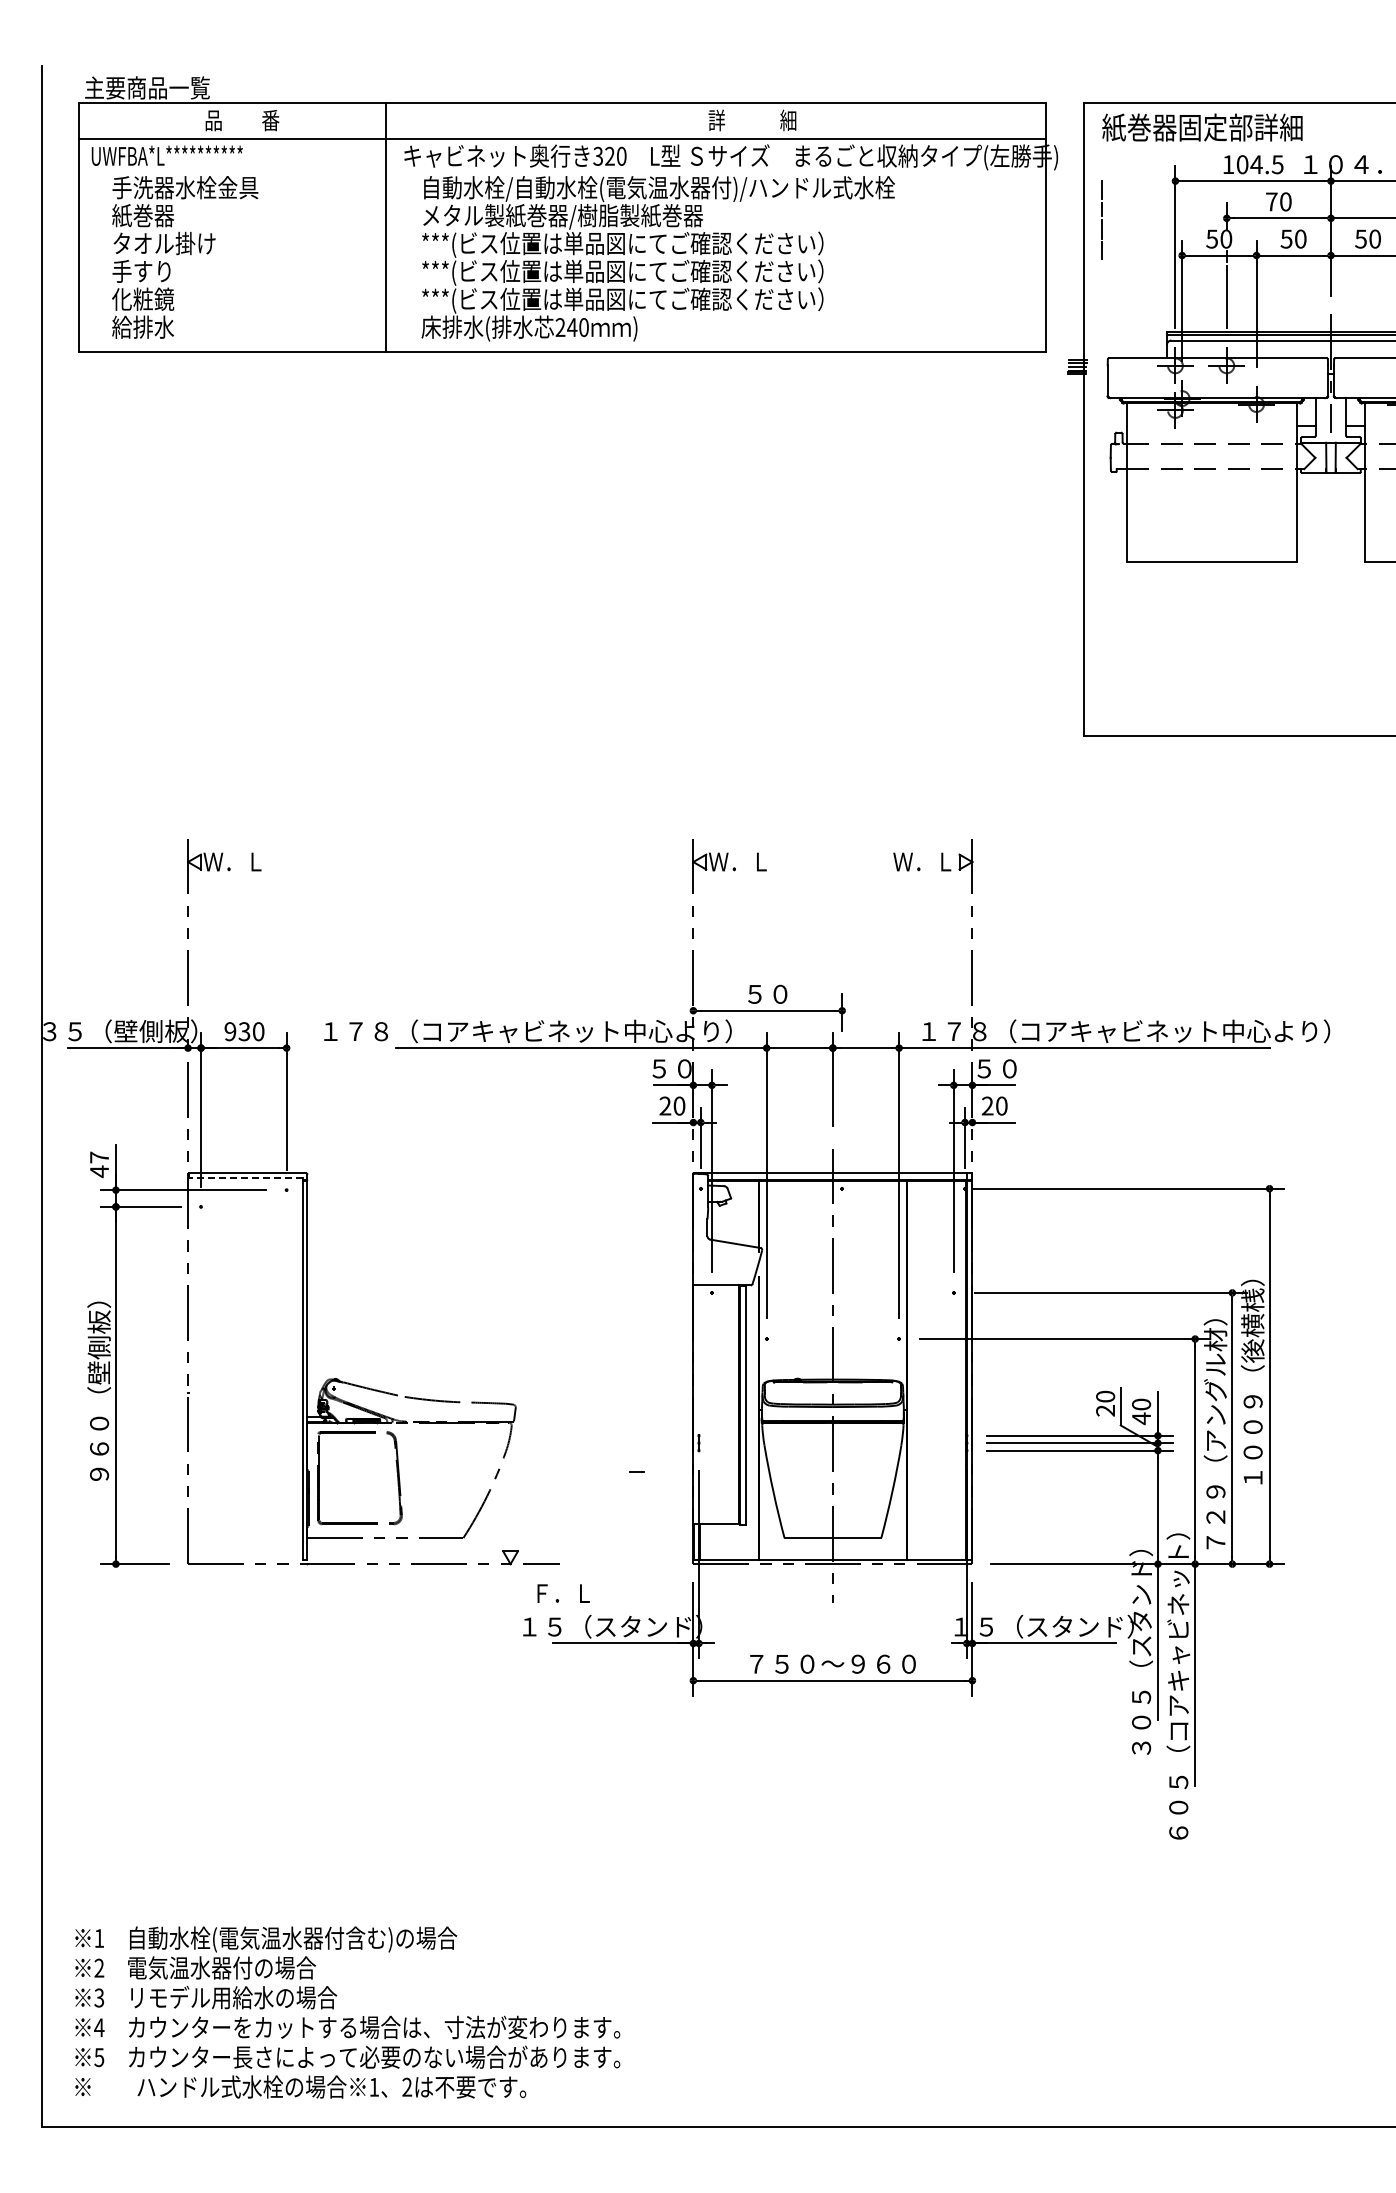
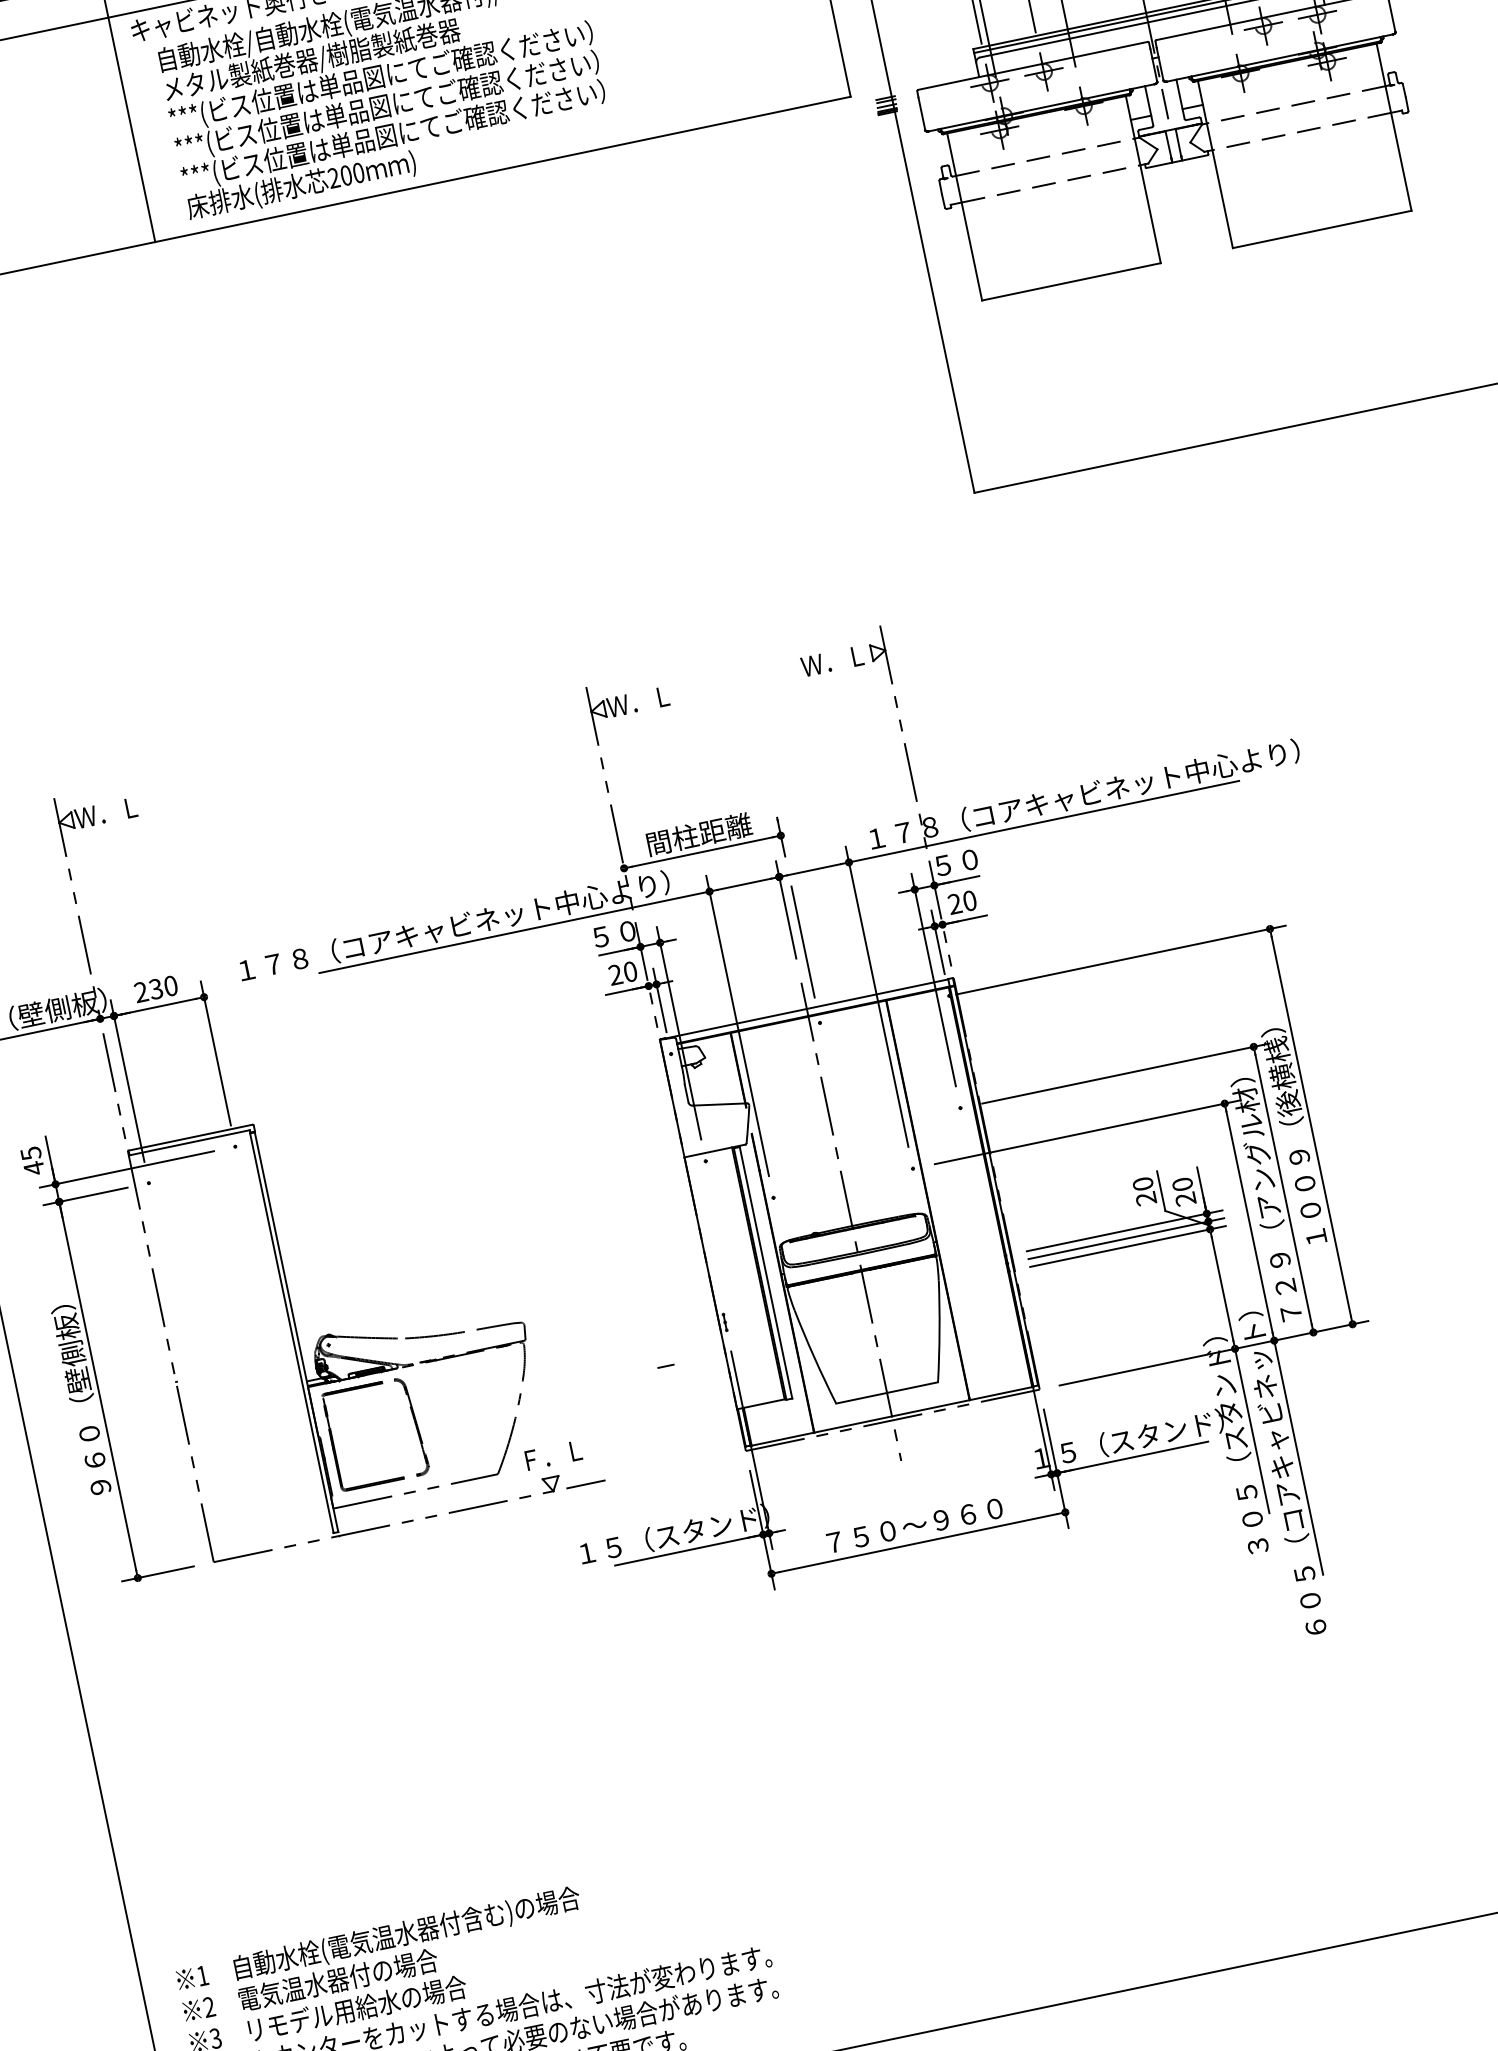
text: (572, 327) -> (346, 175), 240 -> 200
text: (768, 993) -> (699, 833), ５０ -> 間柱距離
text: (230, 1031) -> (141, 992), 930 -> 230
line: (842, 1111) -> (803, 941), added
text: (99, 1157) -> (31, 1153), 47 -> 45
line: (245, 1177) -> (189, 1142), dashed -> solid
text: (1141, 1418) -> (1185, 1199), 40 -> 20
text: (563, 1593) -> (553, 1455), moved

